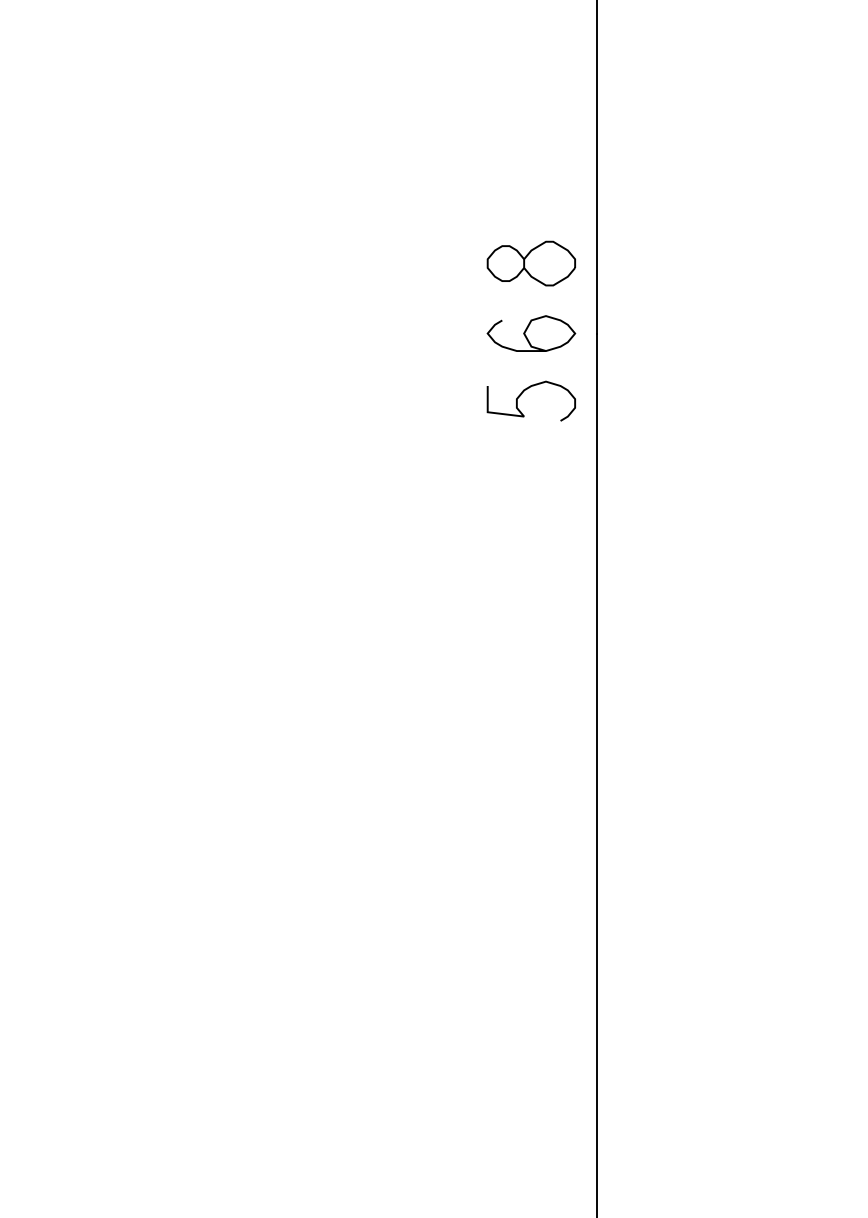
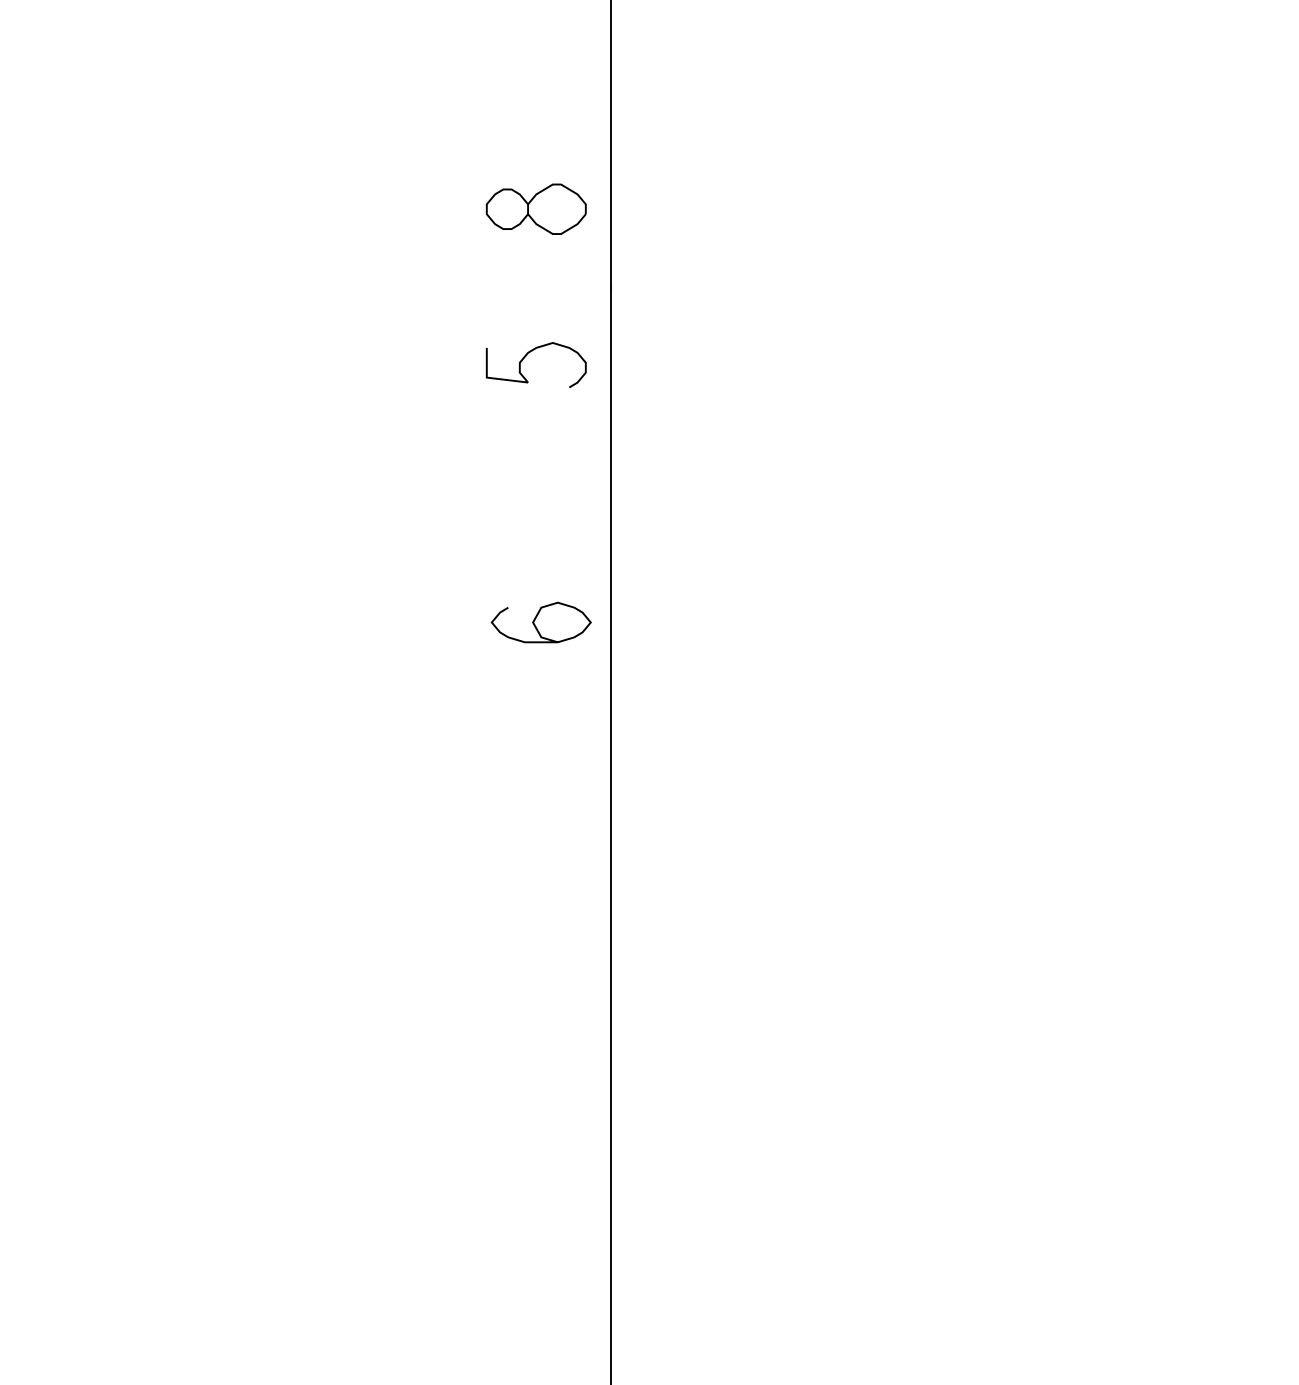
curve: (526, 331) -> (535, 620), moved

